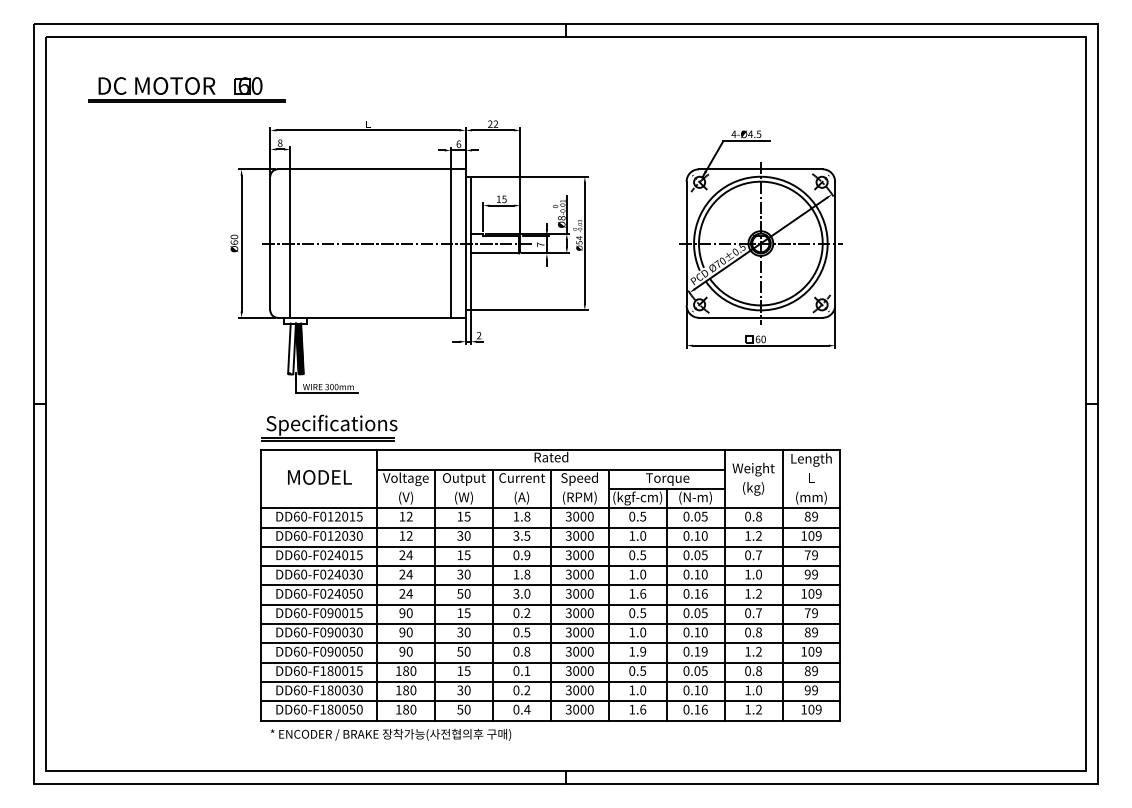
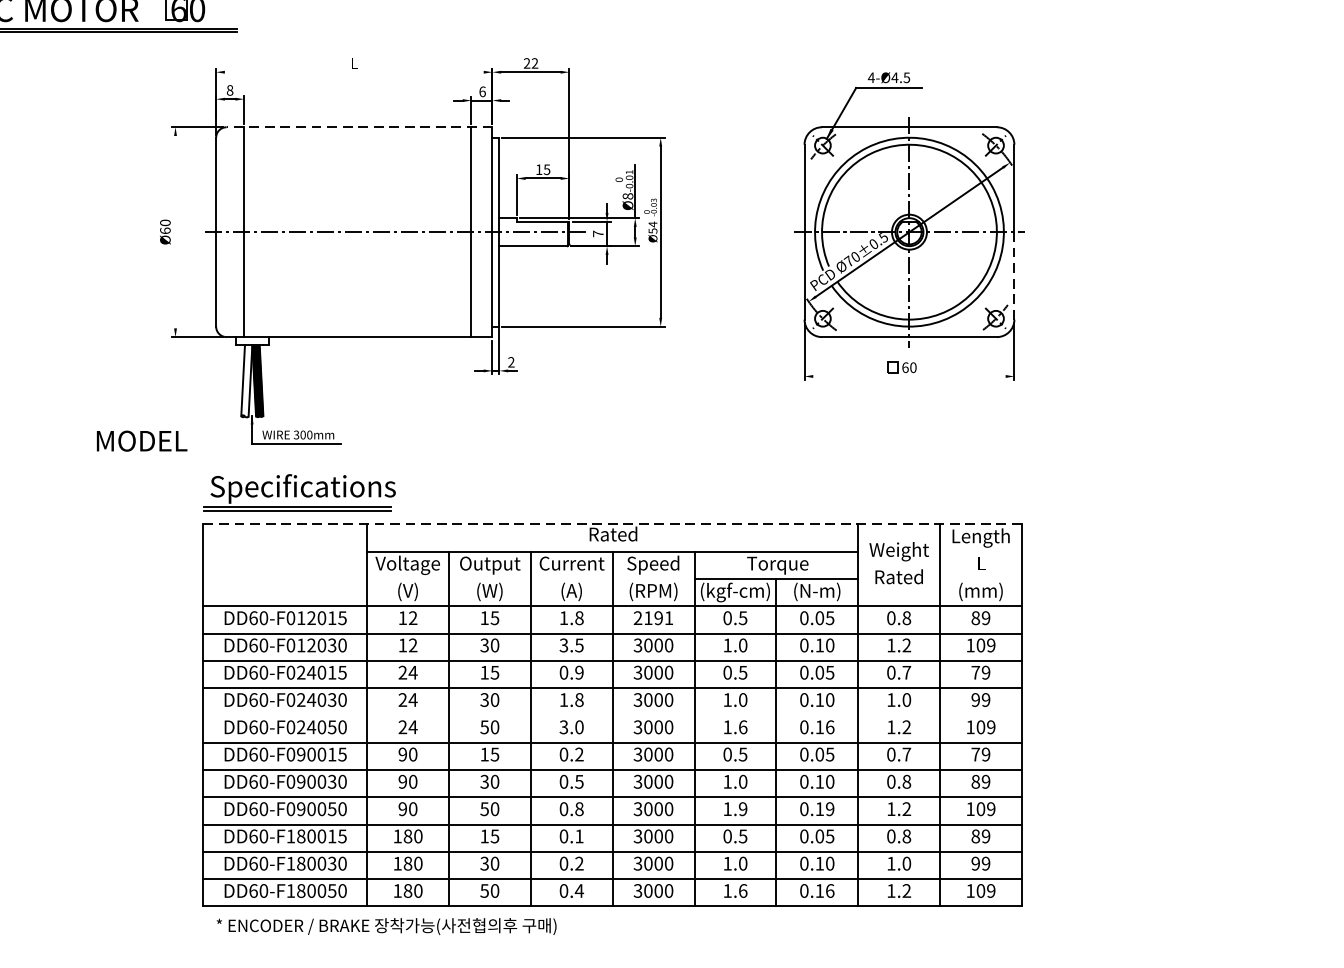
line: (367, 130) -> (353, 72), removed
line: (371, 169) -> (359, 127), solid -> dashed
line: (241, 243) -> (175, 232), removed
line: (835, 274) -> (1014, 275), solid -> dashed
line: (760, 345) -> (908, 376), removed
line: (550, 450) -> (612, 524), solid -> dashed
text: (319, 477) -> (141, 441), moved
text: (753, 488) -> (899, 578), (kg) -> Rated
text: (579, 516) -> (653, 617), 3000 -> 2191
line: (550, 585) -> (612, 715), removed

